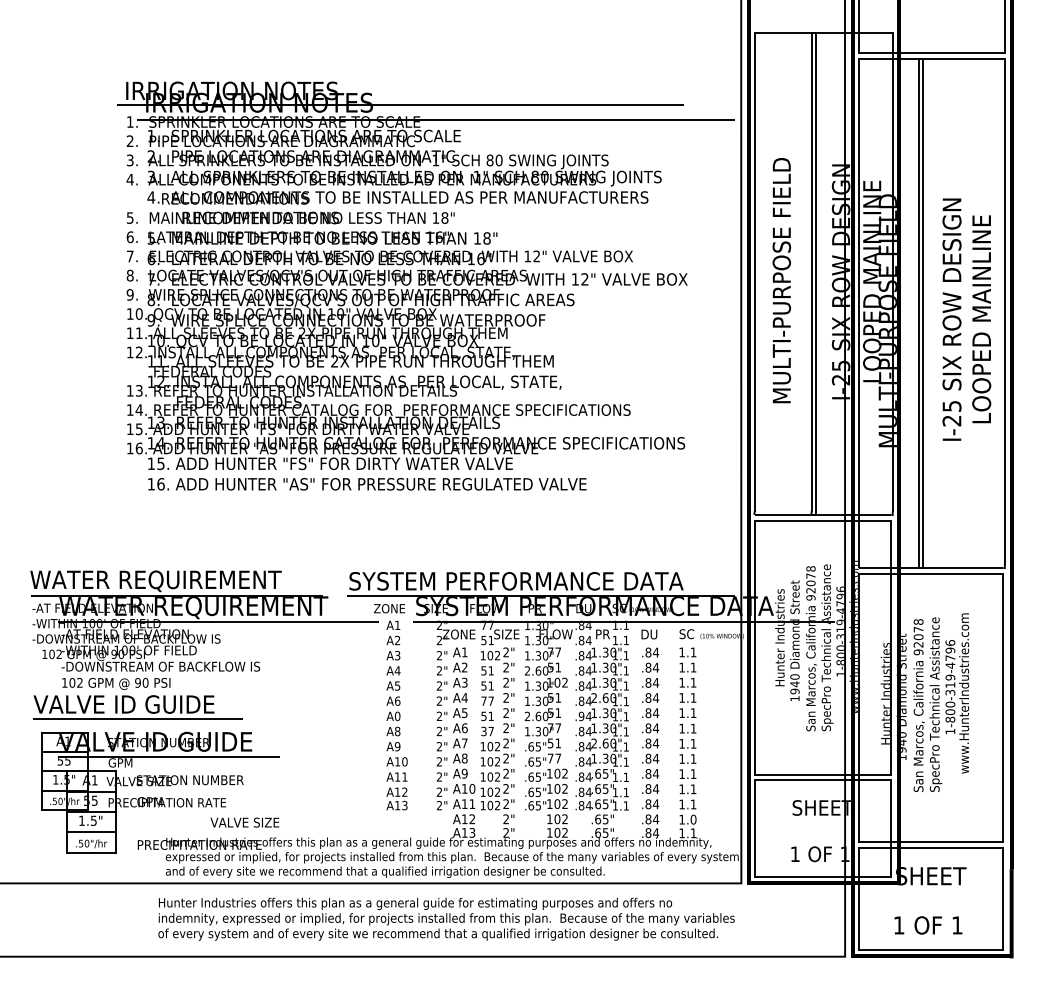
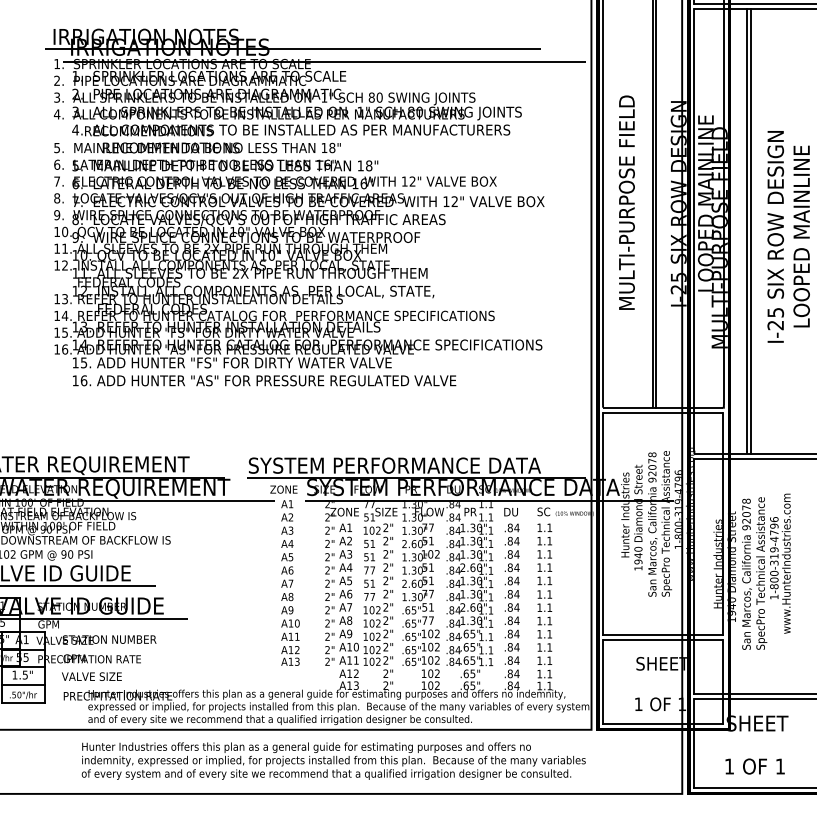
text: (397, 716) -> (290, 583), A0 -> A7
text: (581, 716) -> (451, 583), .94 -> .84
text: (483, 731) -> (366, 596), 37 -> 77
text: (693, 819) -> (549, 673), 1.0 -> 1.1
text: (244, 822) -> (91, 676), moved

